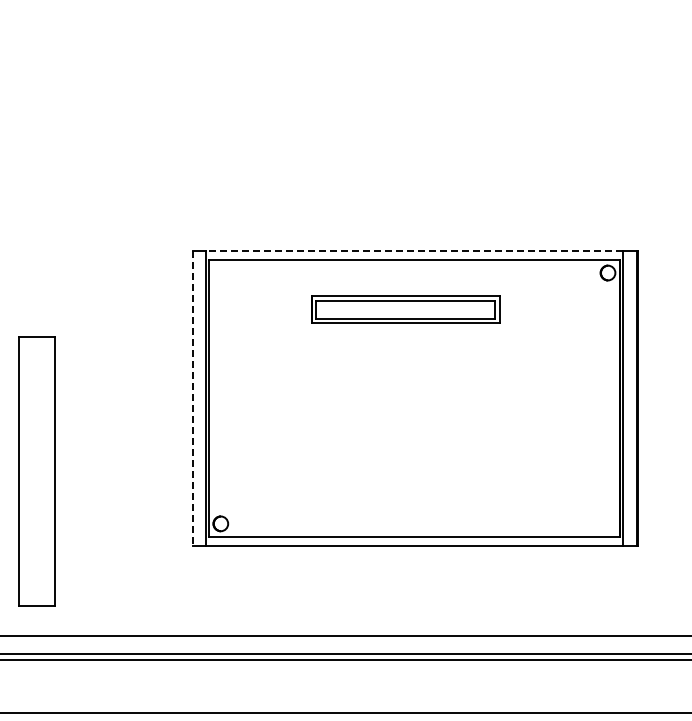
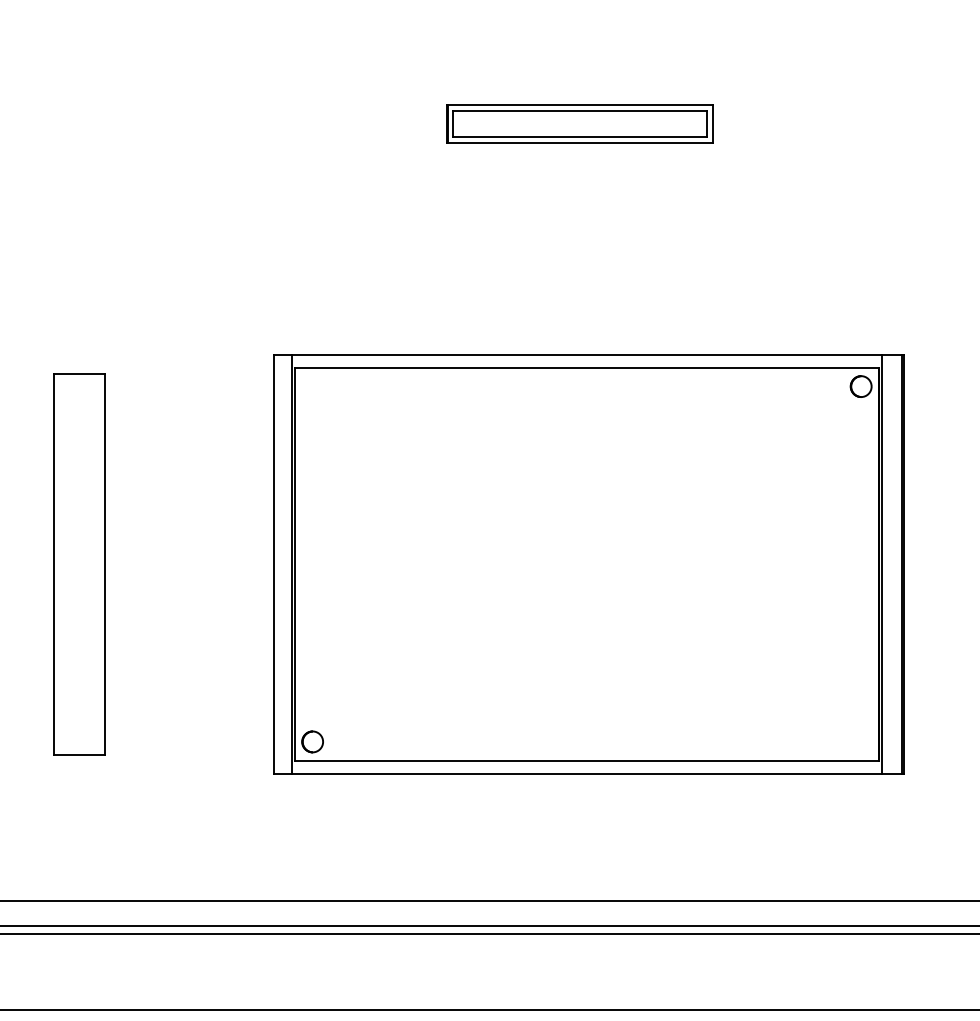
line: (414, 250) -> (587, 354), dashed -> solid
part: (405, 309) -> (579, 123), moved
line: (193, 398) -> (273, 564), dashed -> solid
part: (36, 471) -> (78, 564), moved

